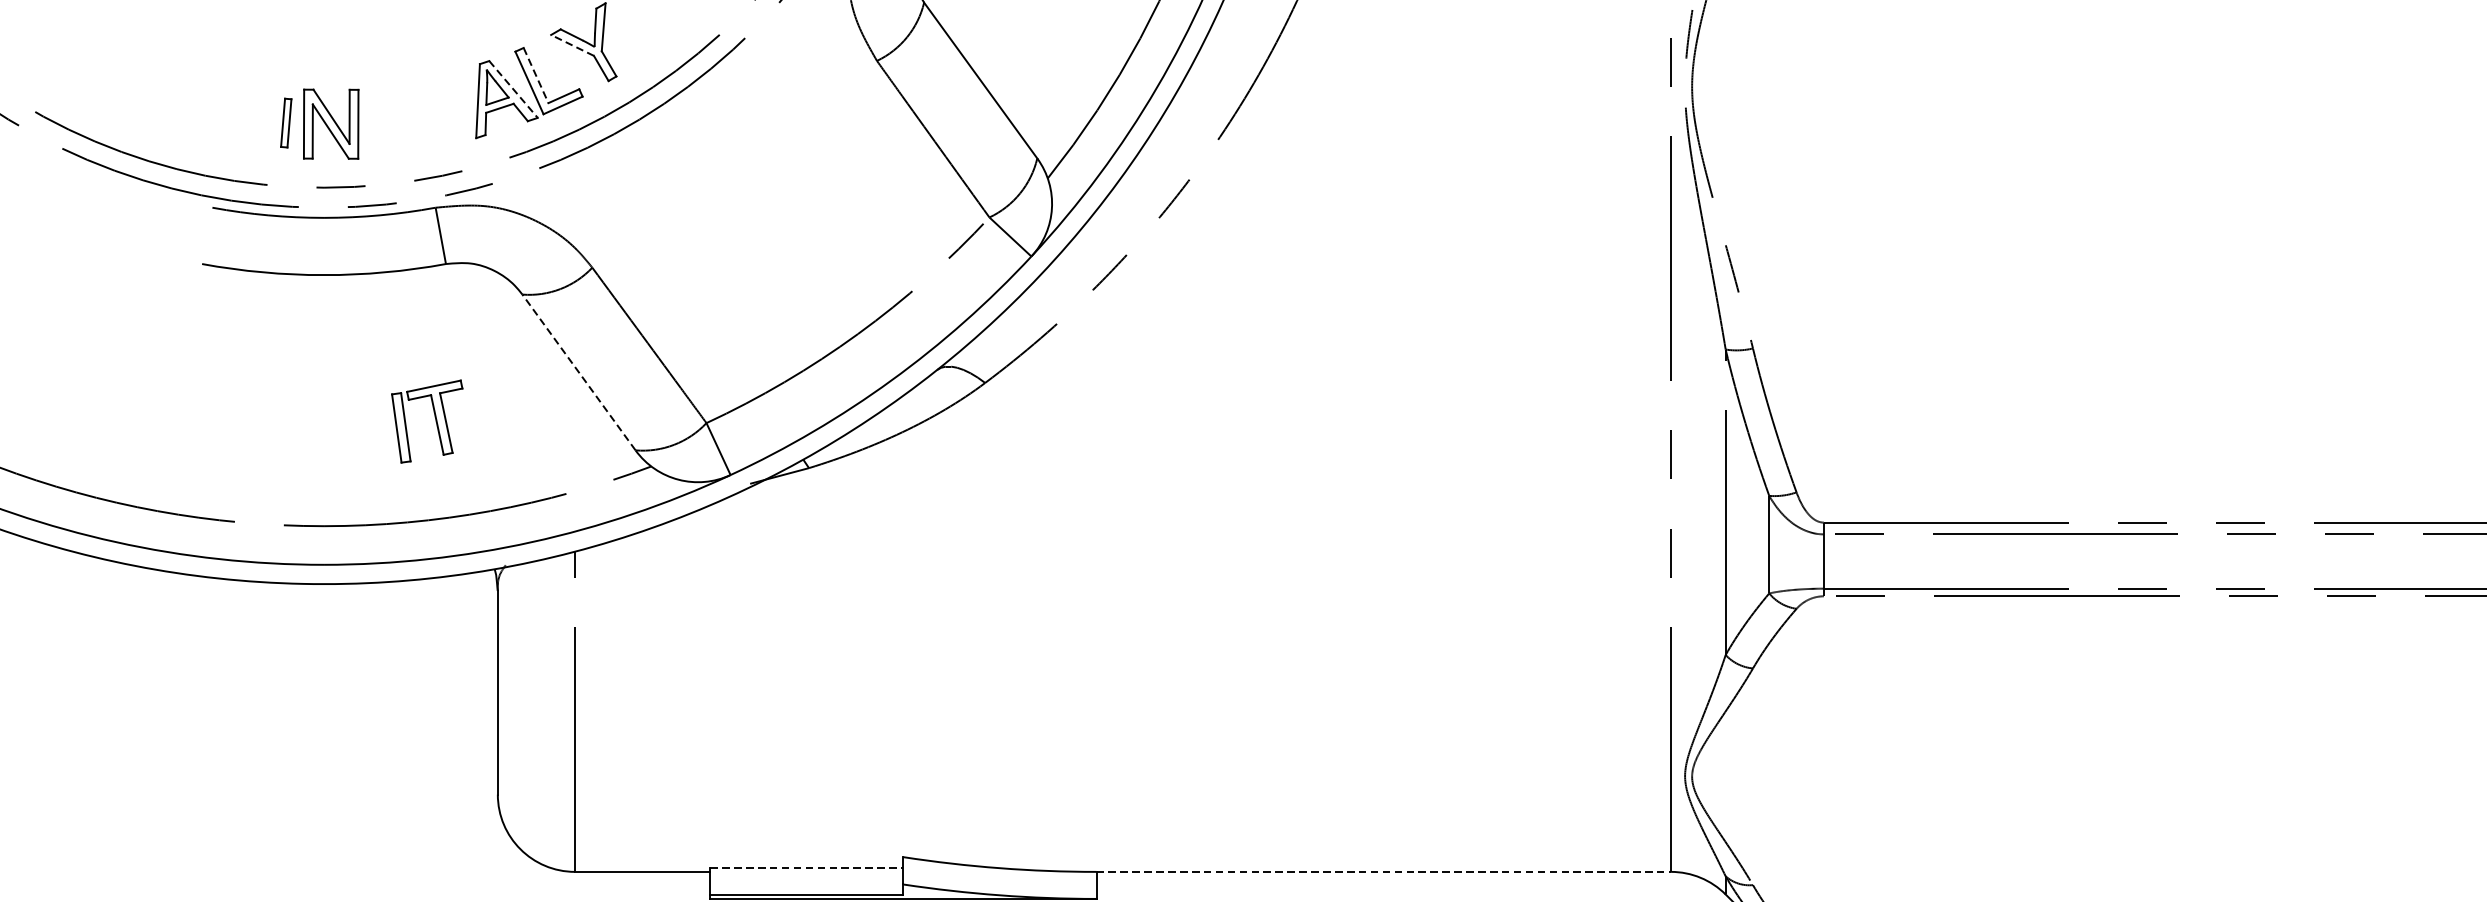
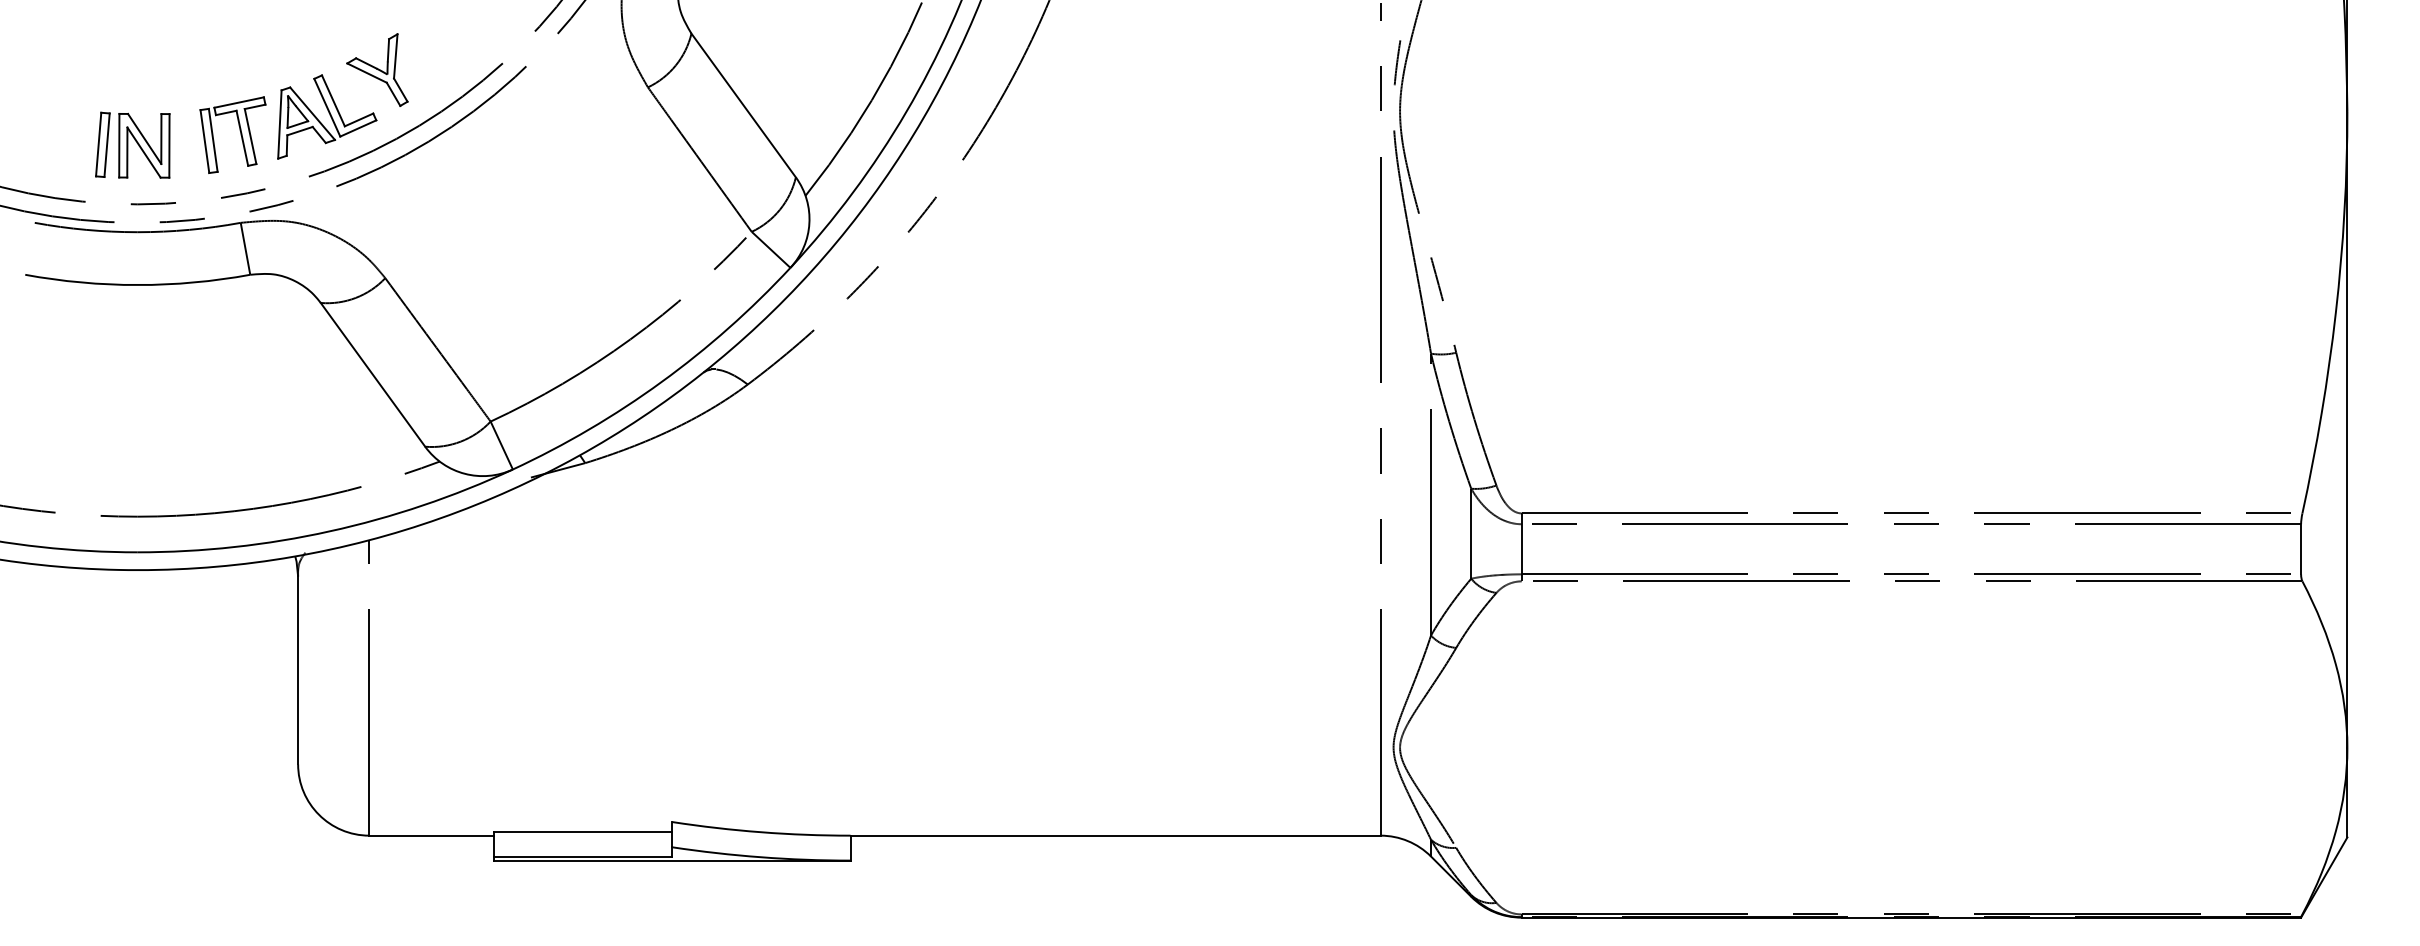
line: (573, 45) -> (367, 73), dashed -> solid
line: (536, 75) -> (333, 100), dashed -> solid
line: (513, 90) -> (312, 114), dashed -> solid
part: (285, 122) -> (102, 144), size x1.43
line: (579, 372) -> (373, 374), dashed -> solid
part: (435, 420) -> (240, 134), moved
line: (807, 868) -> (583, 832), dashed -> solid
line: (1384, 871) -> (1116, 835), dashed -> solid

